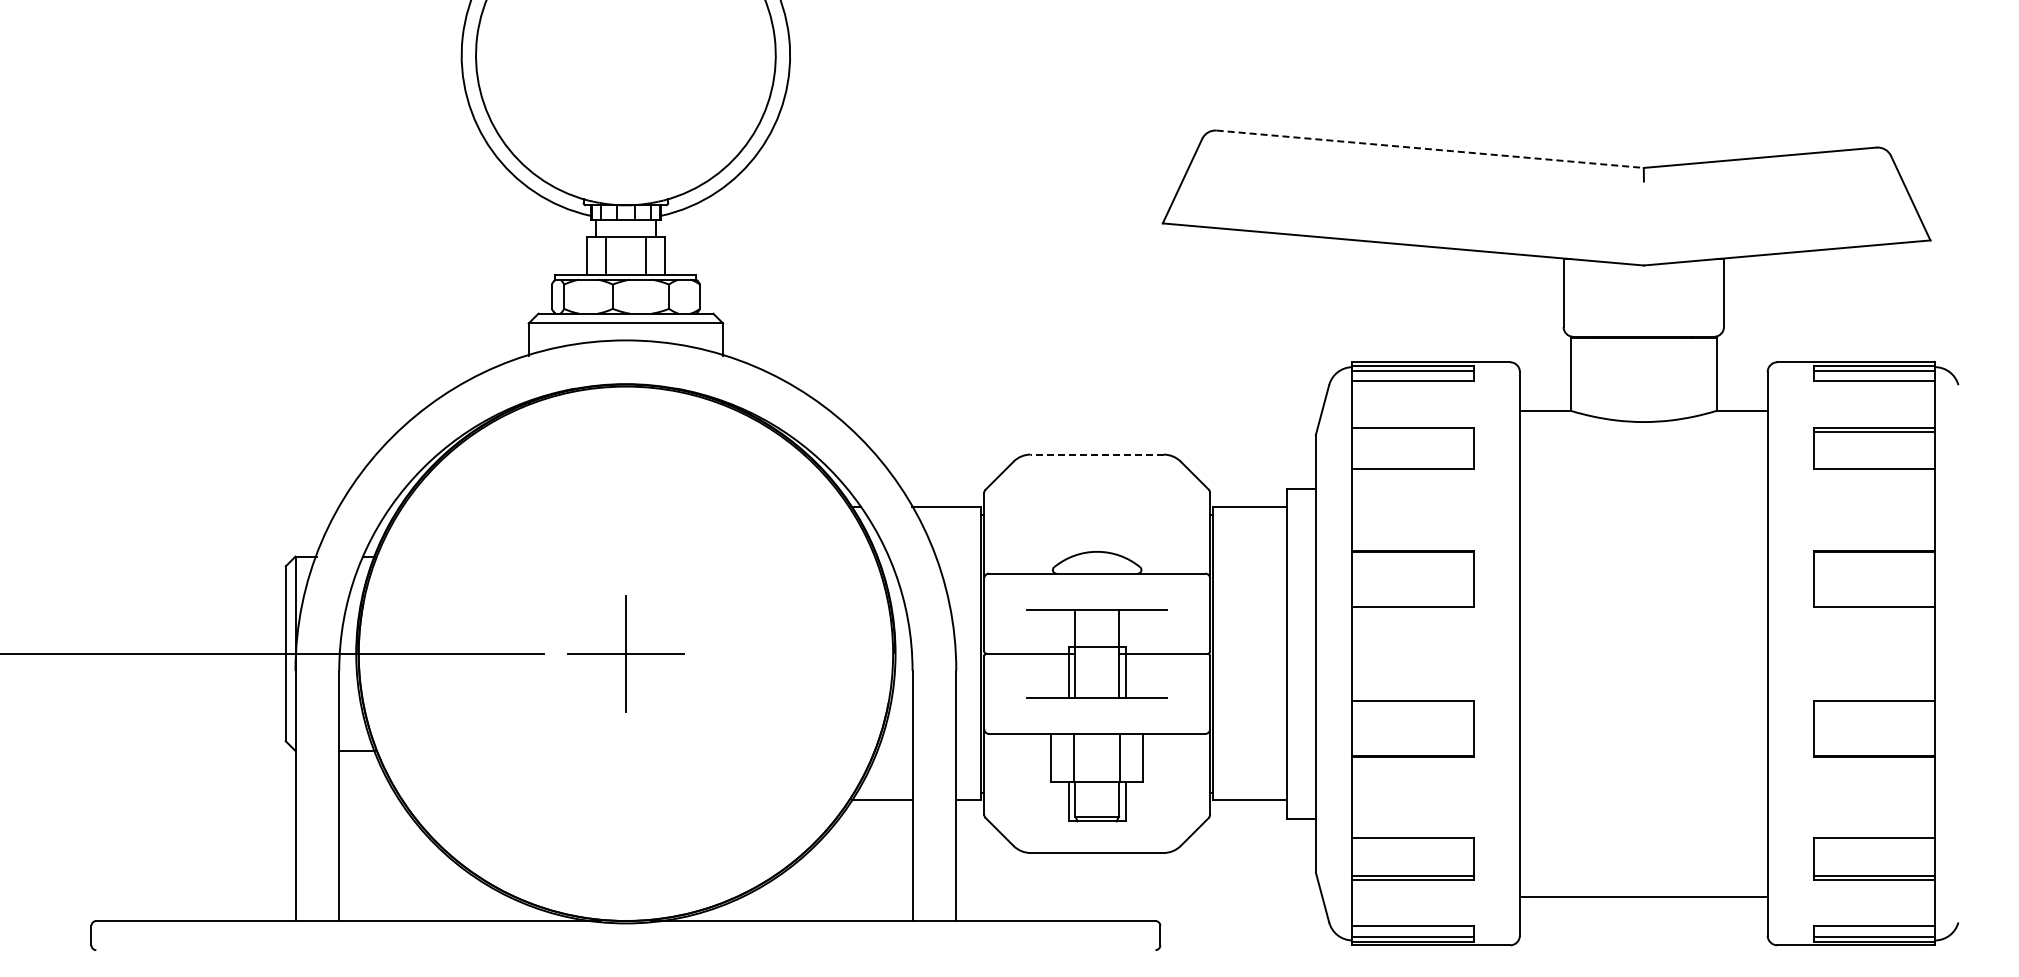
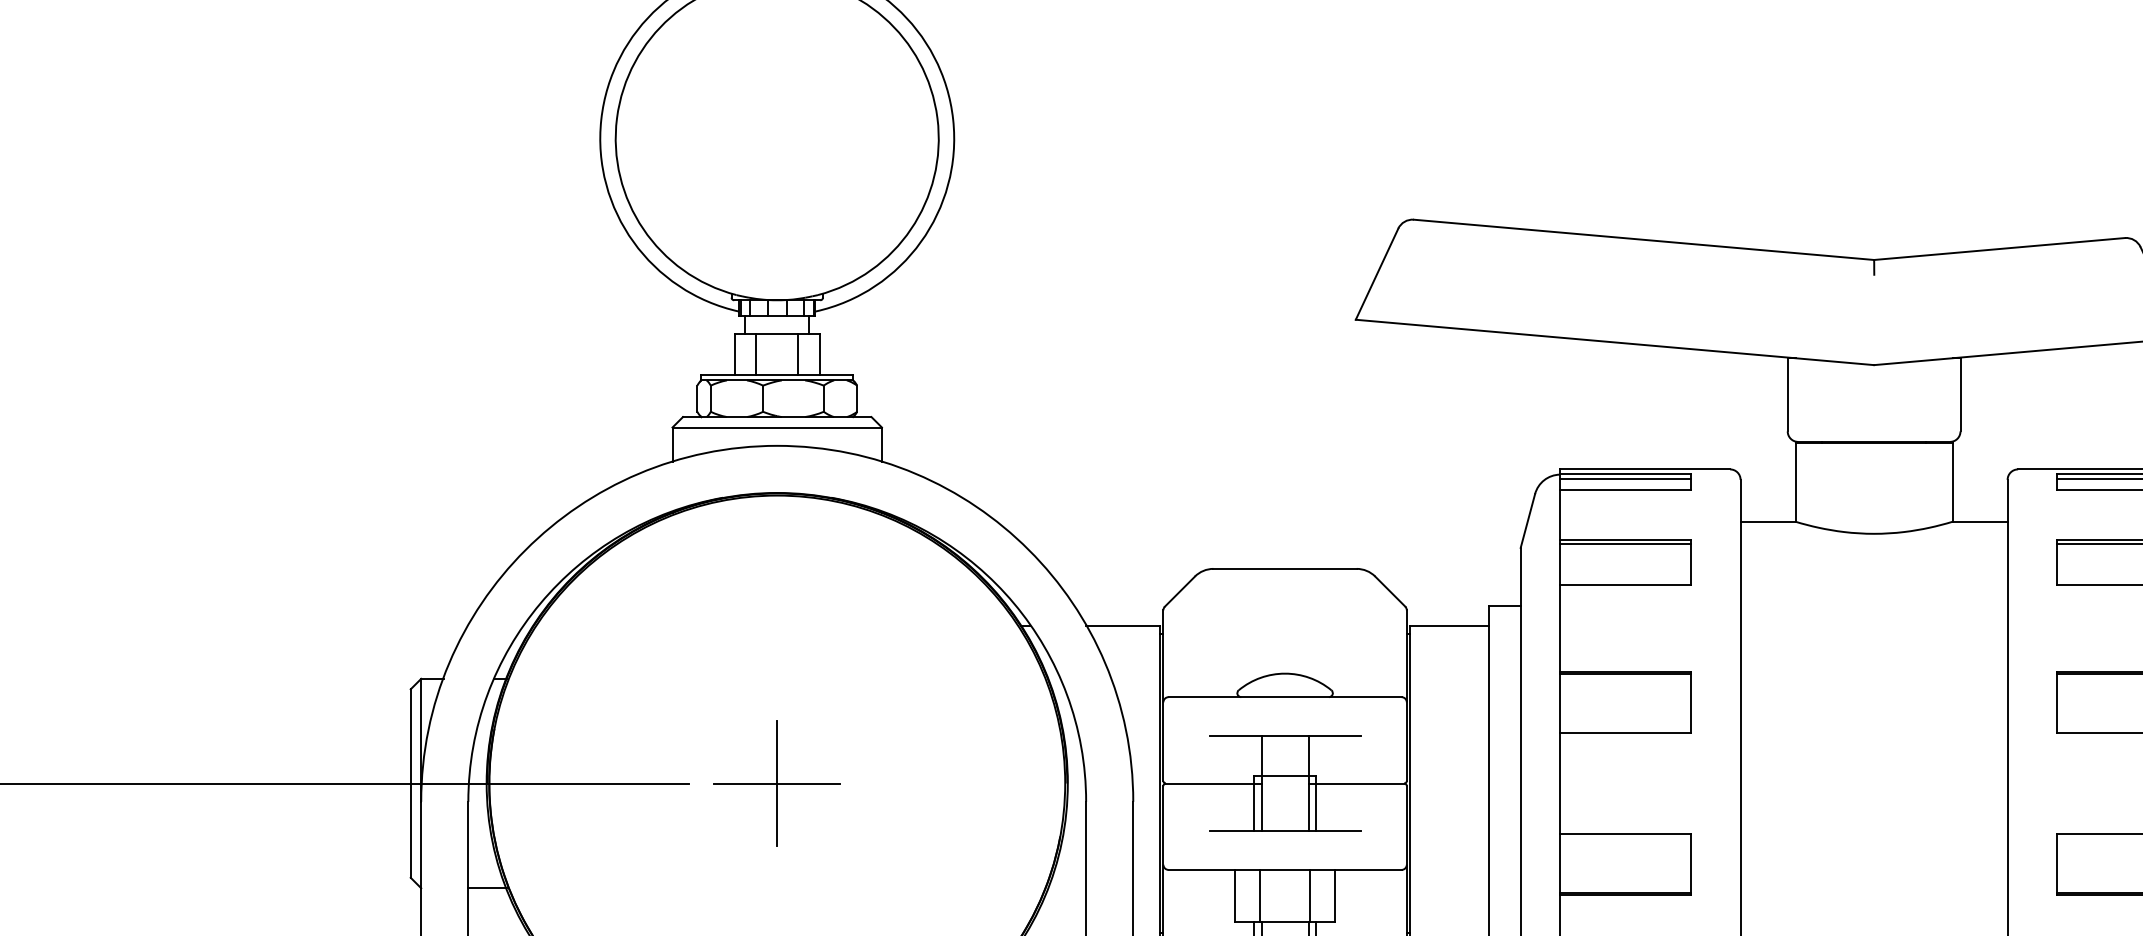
line: (1430, 149) -> (1644, 240), dashed -> solid
line: (1412, 431) -> (1624, 543), added
line: (1096, 454) -> (1284, 568), dashed -> solid

